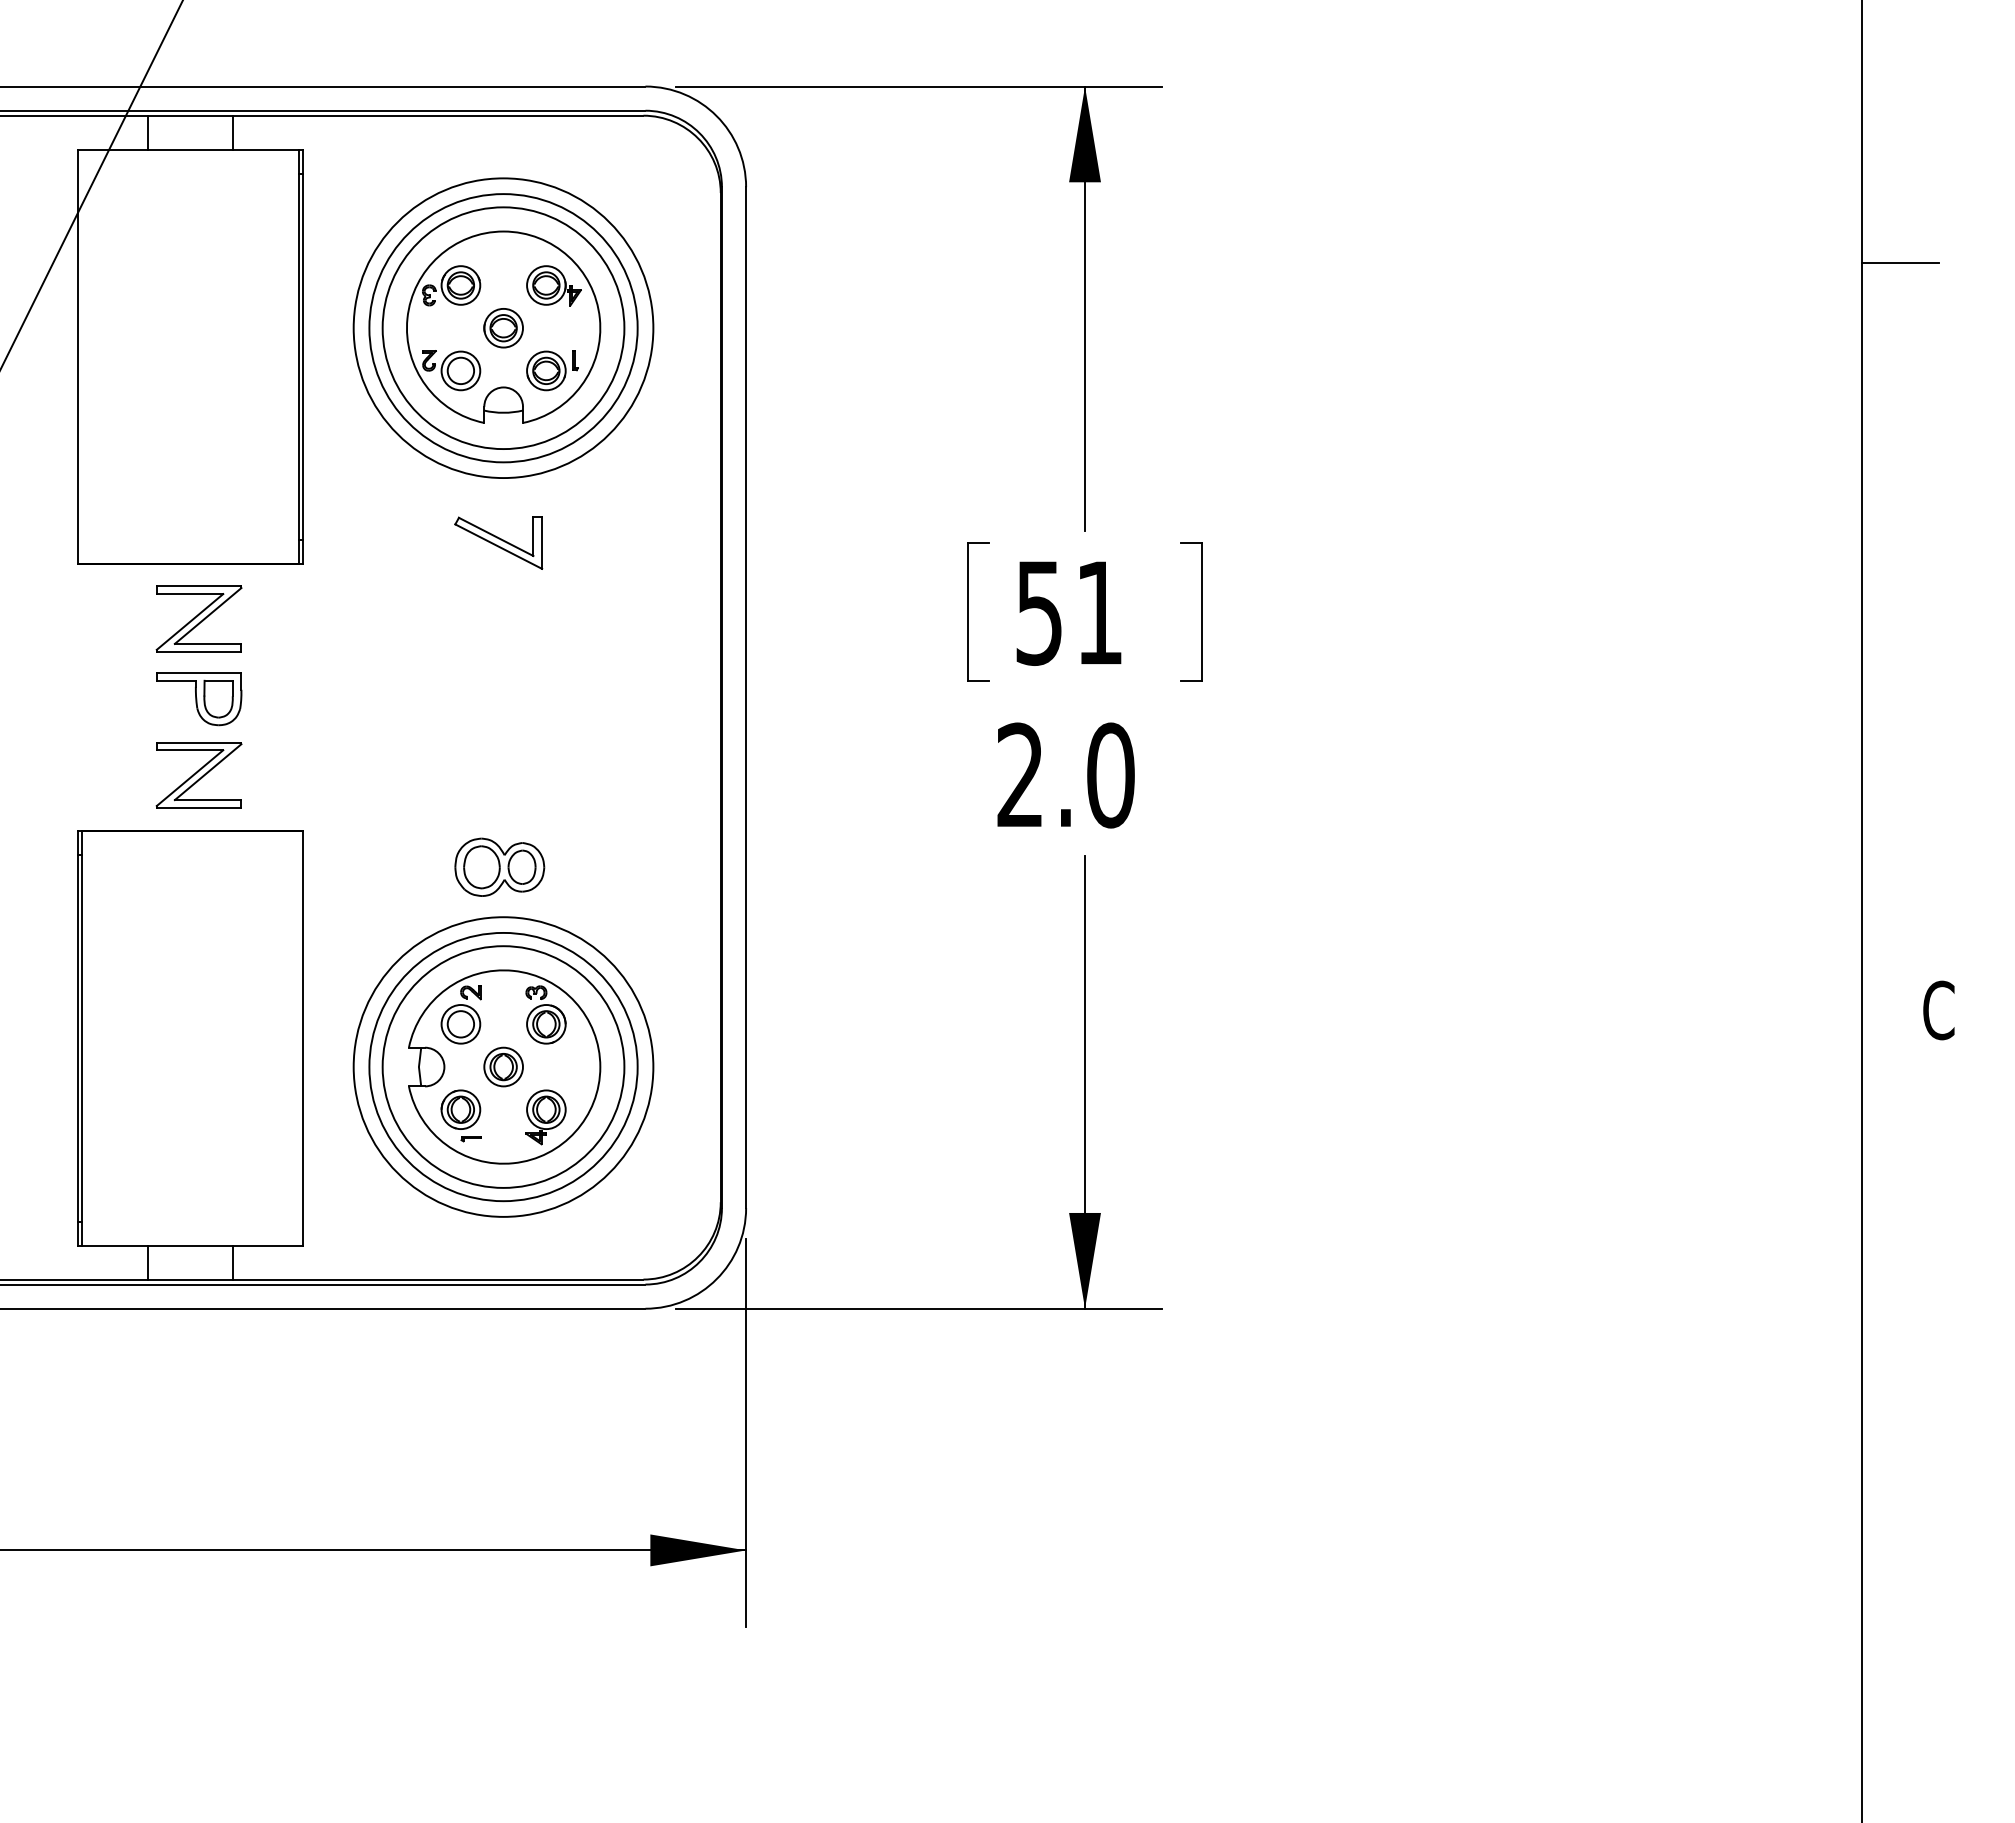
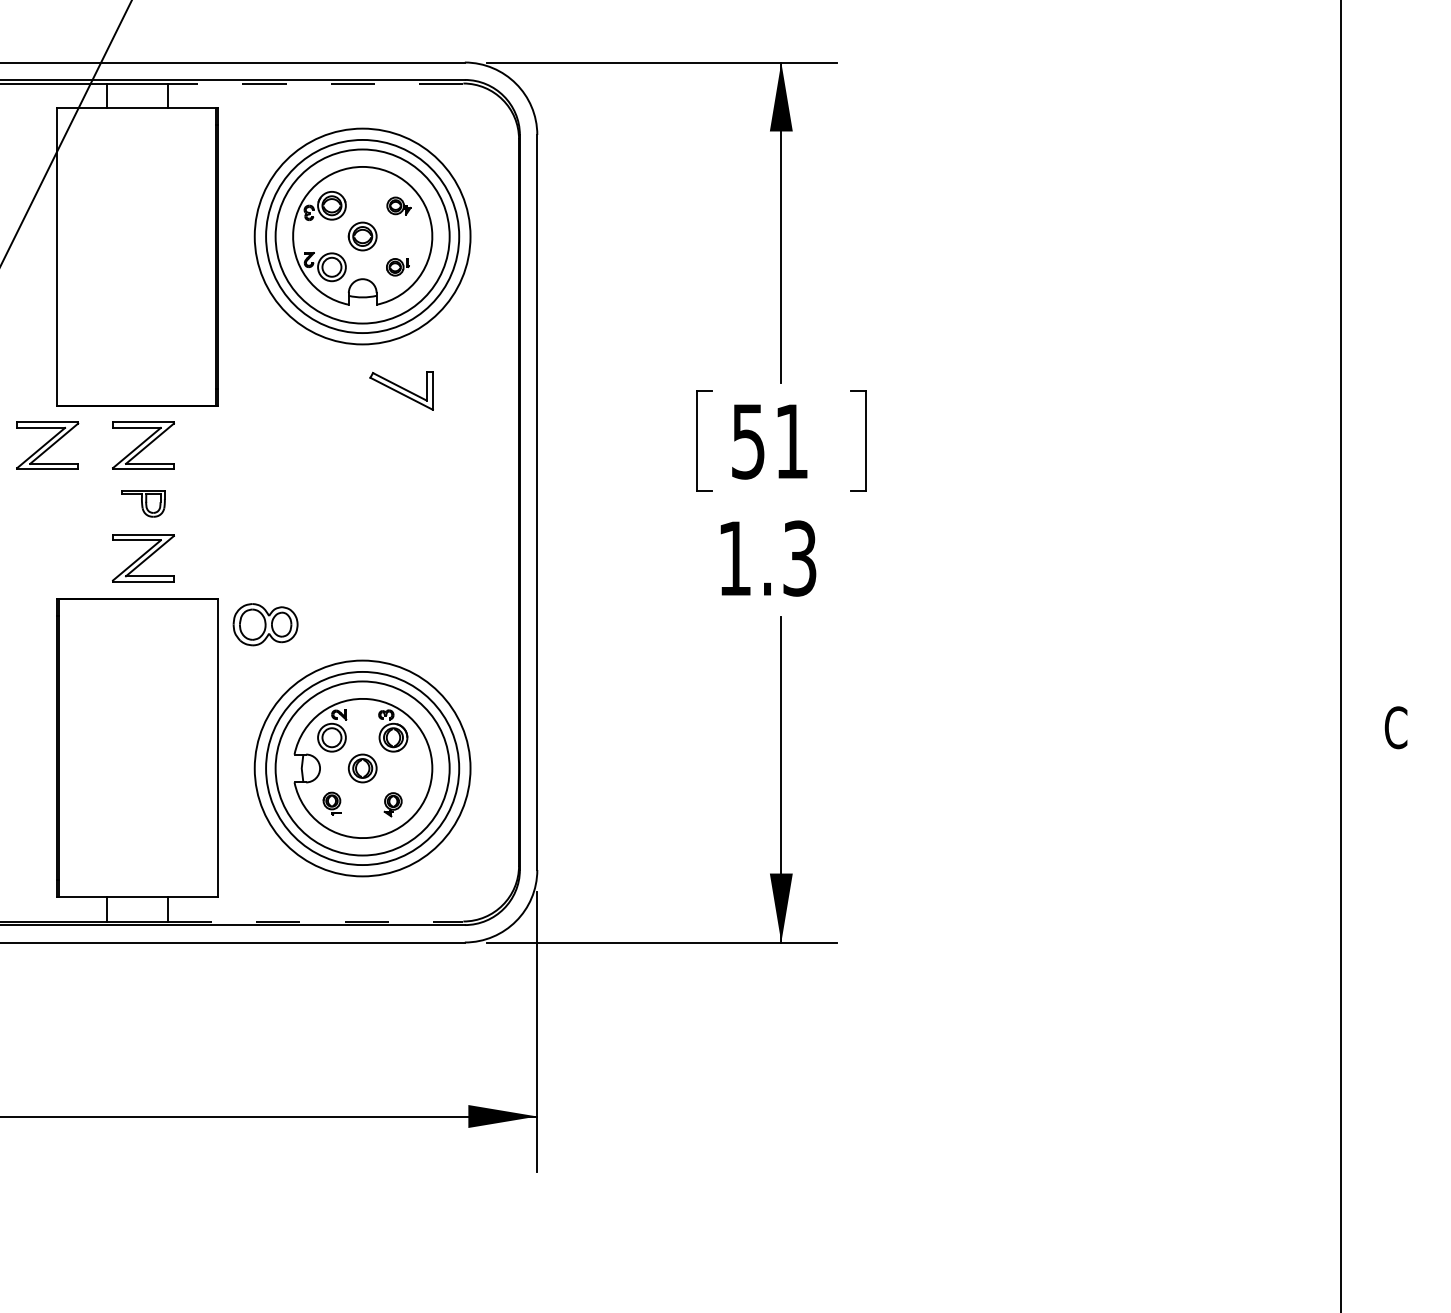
line: (437, 115) -> (315, 83), solid -> dashed
line: (1899, 263) -> (1367, 189), removed
part: (553, 285) -> (398, 205), size x0.6
part: (552, 370) -> (397, 266), size x0.6
part: (498, 542) -> (401, 390), moved
part: (65, 618) -> (47, 445), added
part: (199, 699) -> (143, 503), size x0.7
text: (1065, 775) -> (767, 558), 2.0 -> 1.3
part: (499, 866) -> (265, 624), moved
part: (460, 1115) -> (331, 803), size x0.6
part: (545, 1117) -> (392, 804), size x0.6
line: (438, 1279) -> (315, 921), solid -> dashed

